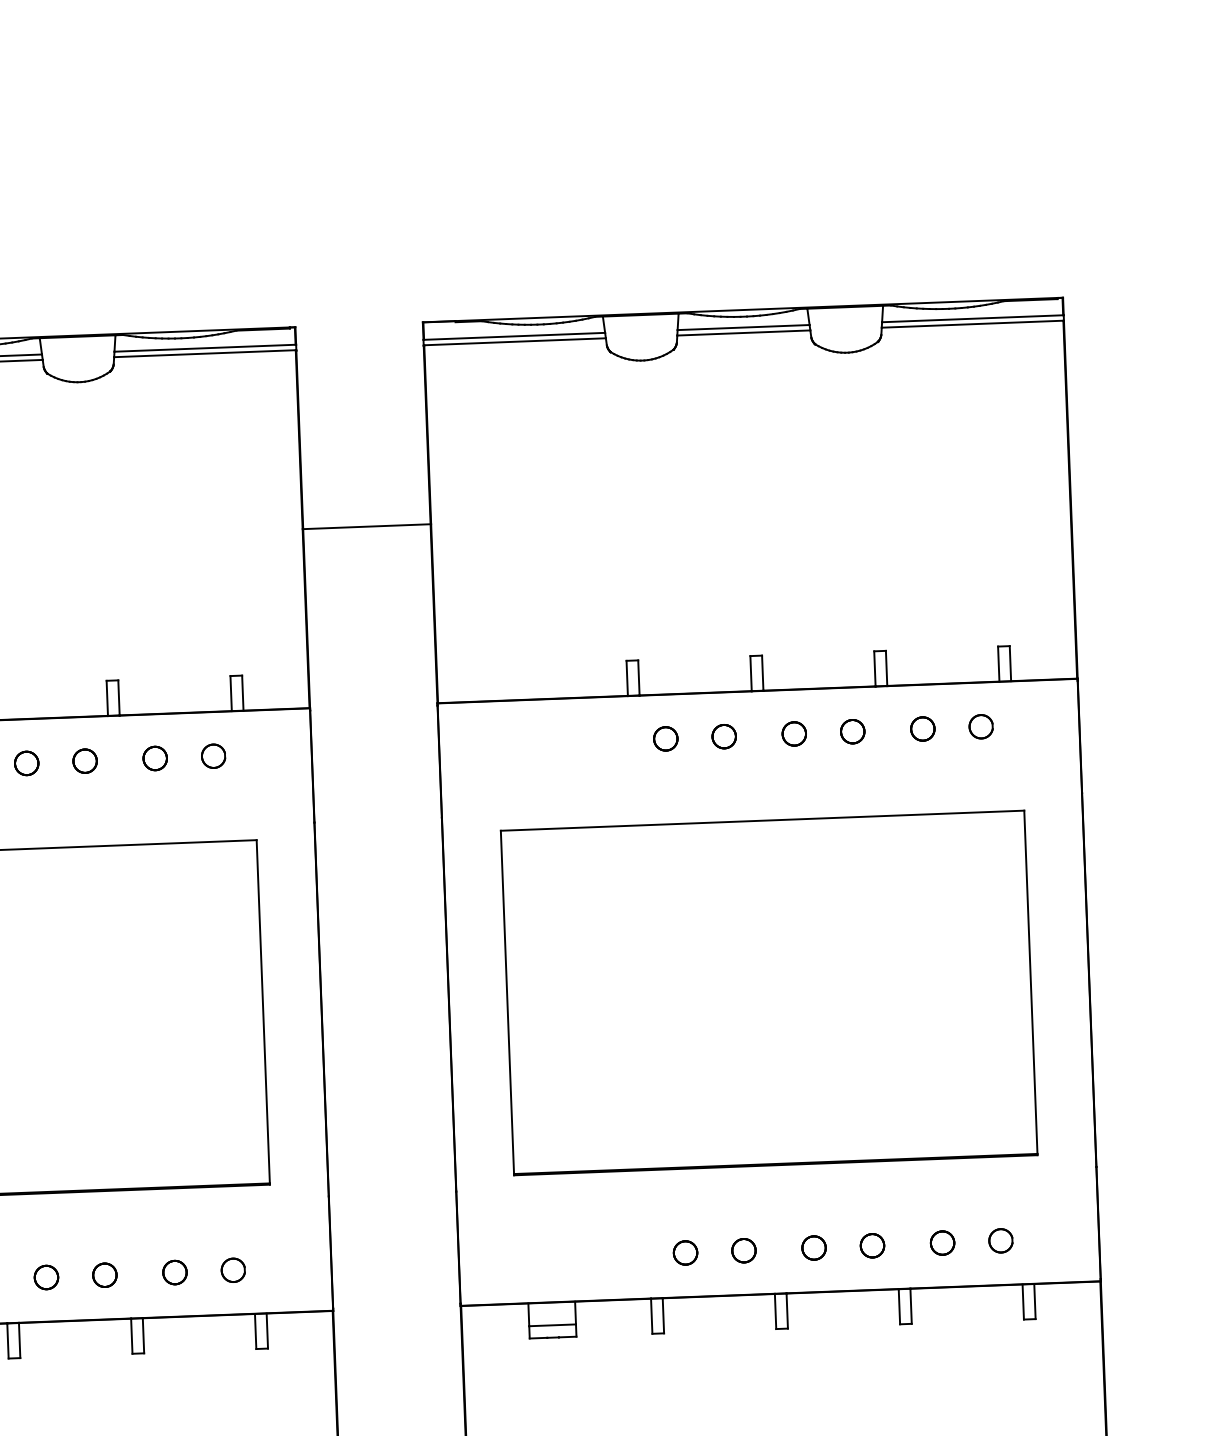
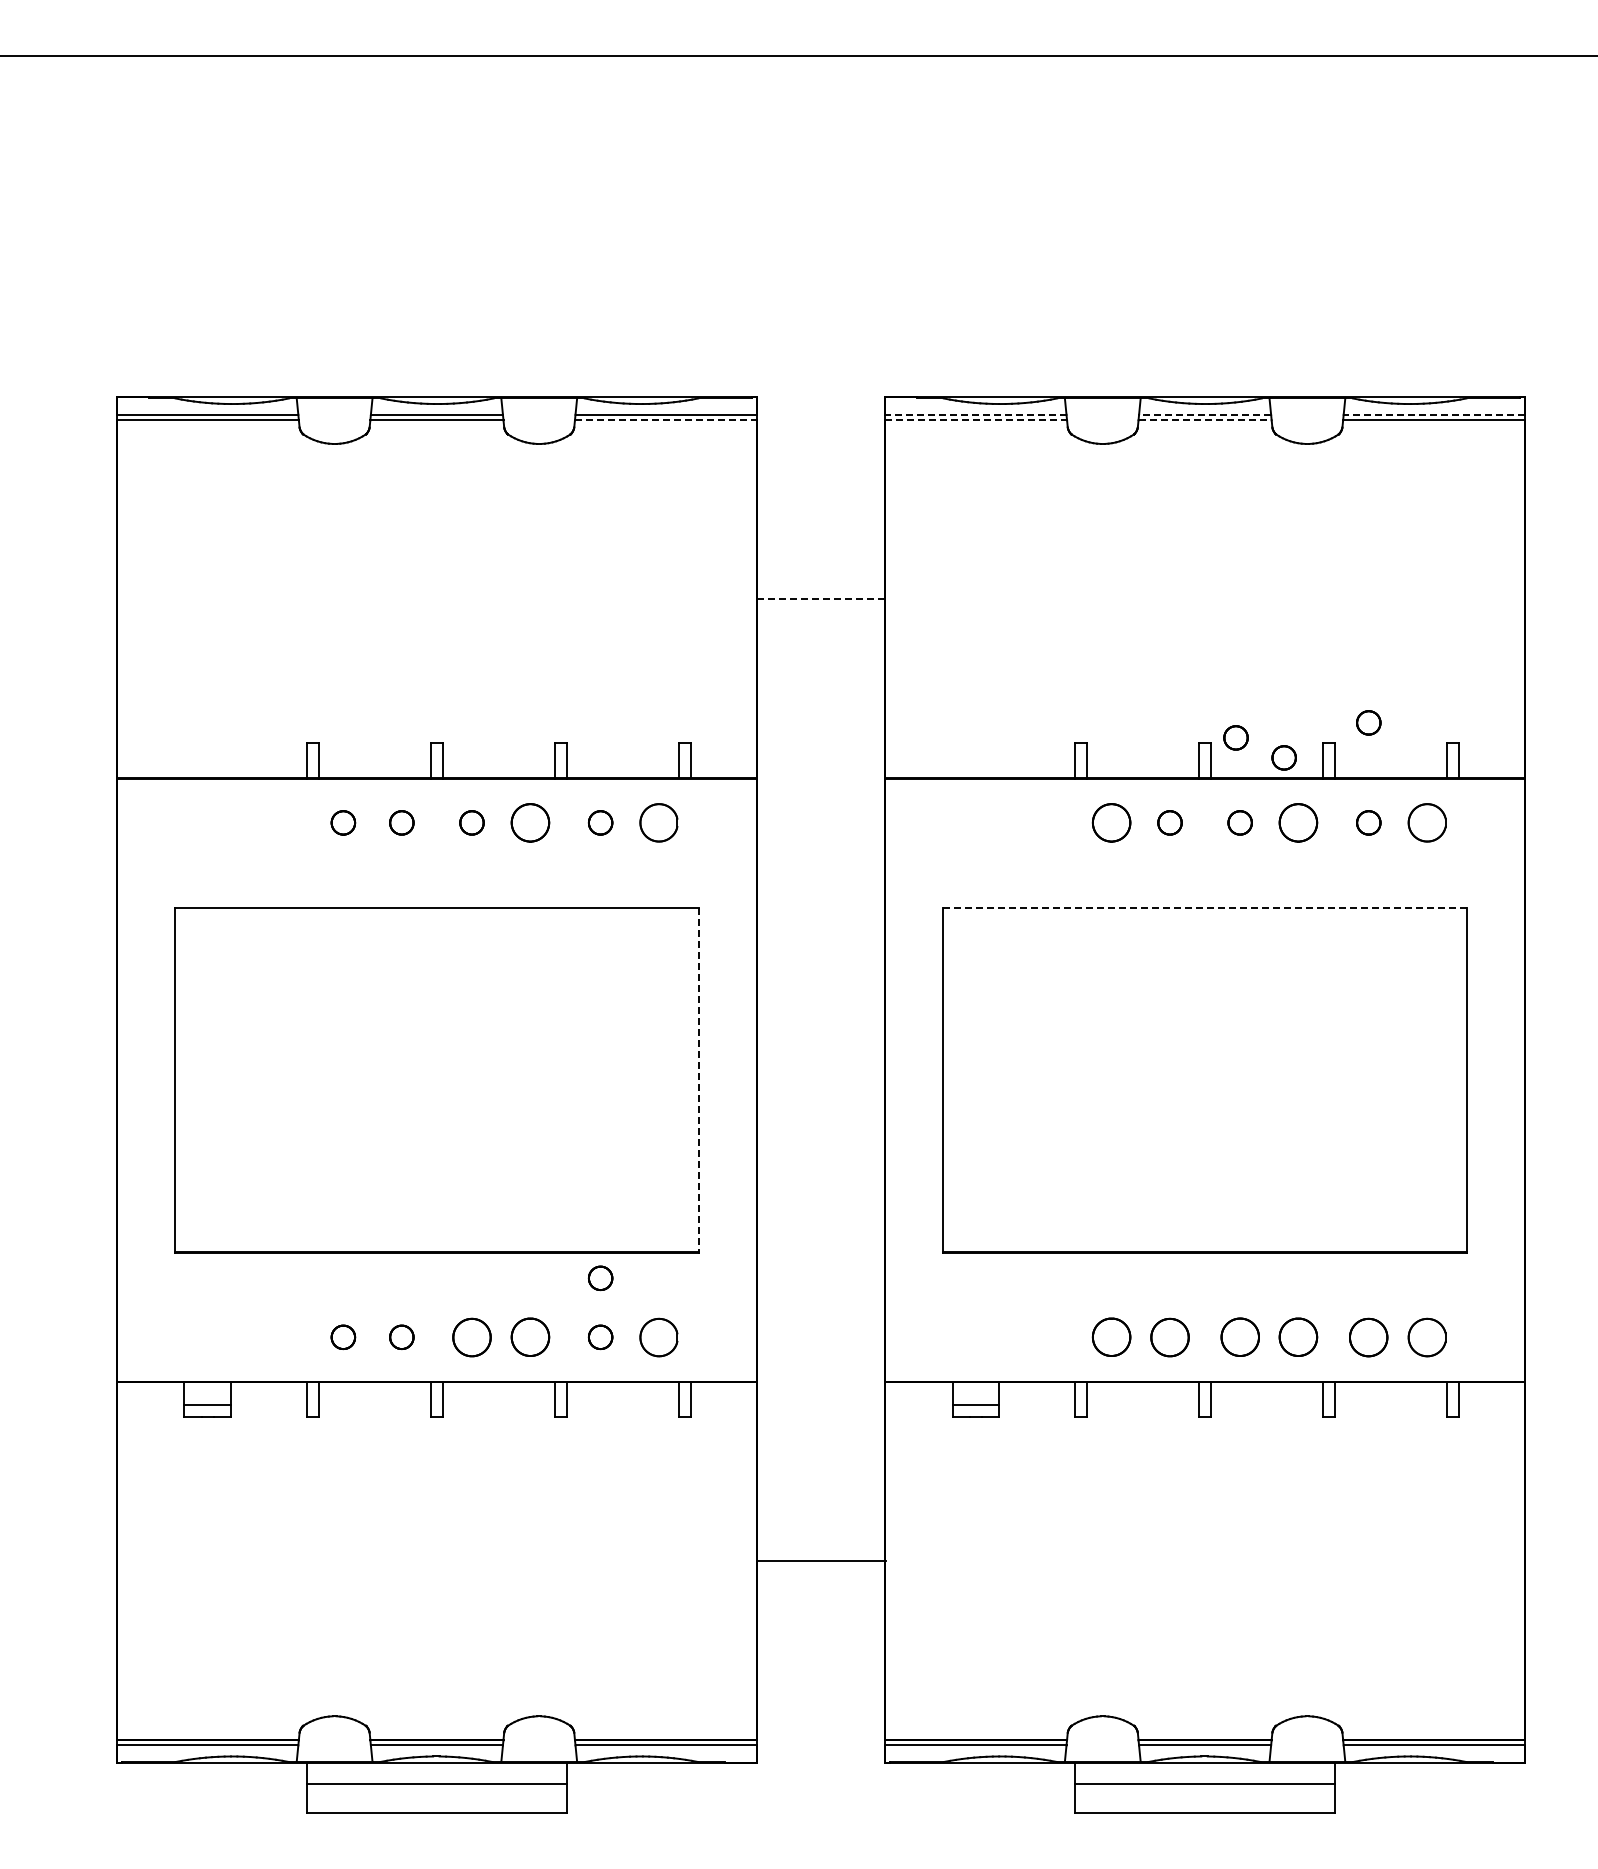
line: (972, 318) -> (1434, 414), solid -> dashed
line: (743, 327) -> (1204, 414), solid -> dashed
line: (744, 333) -> (1205, 420), solid -> dashed
line: (514, 336) -> (975, 414), solid -> dashed
line: (515, 341) -> (976, 420), solid -> dashed
line: (204, 353) -> (665, 420), solid -> dashed
line: (367, 526) -> (821, 599), solid -> dashed
part: (918, 628) -> (1368, 722), added
part: (786, 648) -> (1235, 737), added
part: (835, 666) -> (1283, 757), added
part: (980, 726) -> (1426, 822), size x1.6
part: (852, 731) -> (1298, 822), size x1.6
part: (665, 738) -> (1111, 822), size x1.6
part: (213, 755) -> (658, 822), size x1.6
part: (85, 760) -> (530, 822), size x1.6
line: (762, 820) -> (1205, 908), solid -> dashed
line: (262, 1012) -> (698, 1080), solid -> dashed
part: (172, 1213) -> (600, 1278), added
part: (1000, 1240) -> (1426, 1336), size x1.6
part: (942, 1242) -> (1368, 1336), size x1.6
part: (872, 1245) -> (1298, 1337), size x1.6
part: (813, 1248) -> (1239, 1337), size x1.6
part: (743, 1249) -> (1169, 1336), size x1.6
part: (685, 1253) -> (1111, 1337), size x1.6
part: (232, 1269) -> (658, 1336), size x1.6
part: (104, 1275) -> (530, 1337), size x1.6
part: (45, 1276) -> (471, 1336), size x1.6

